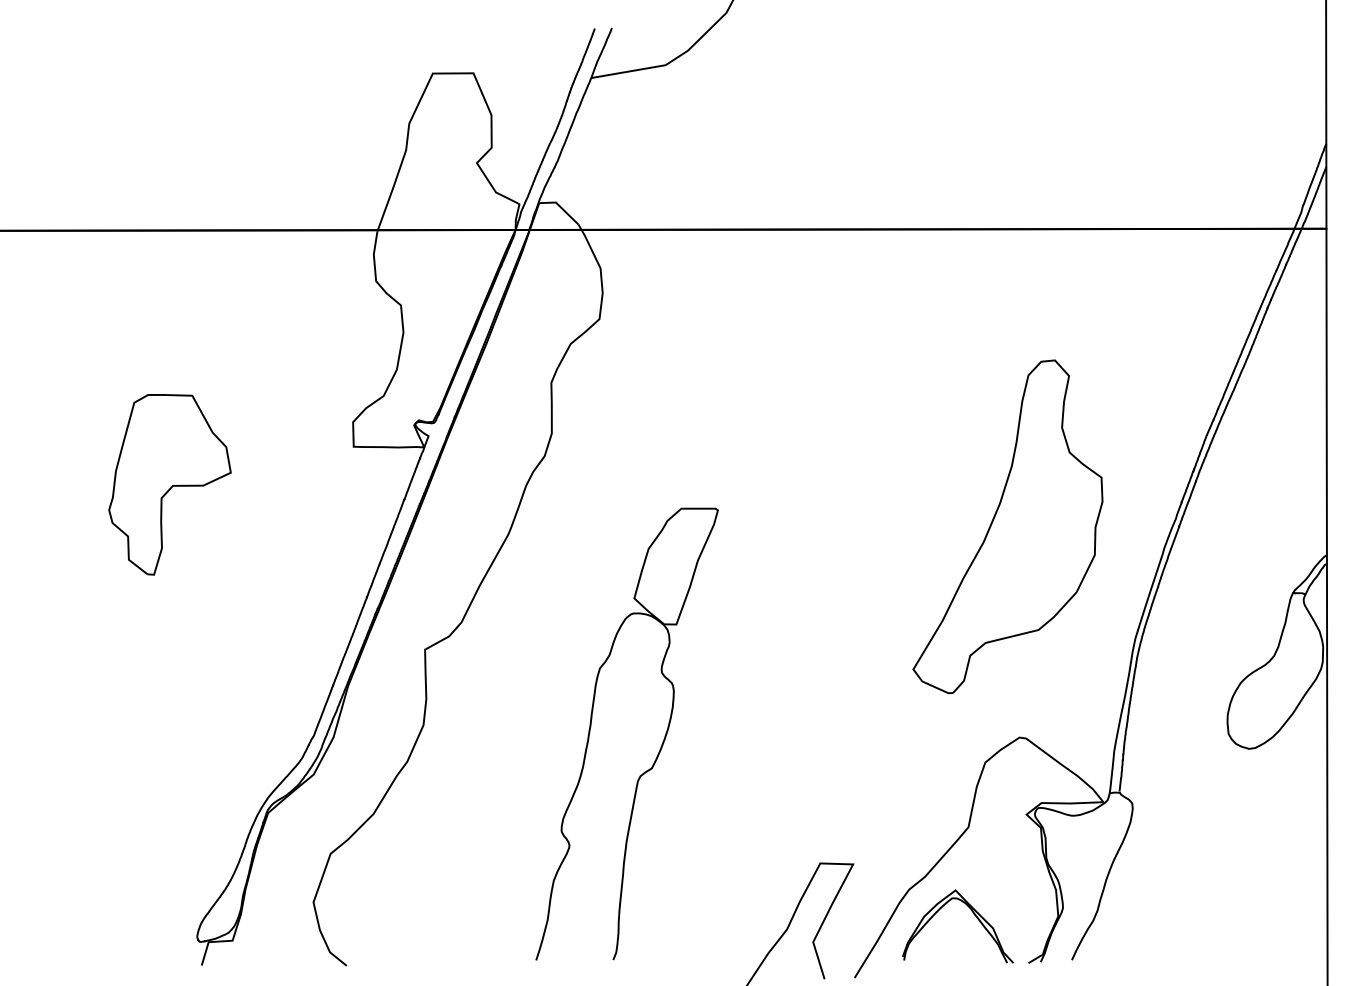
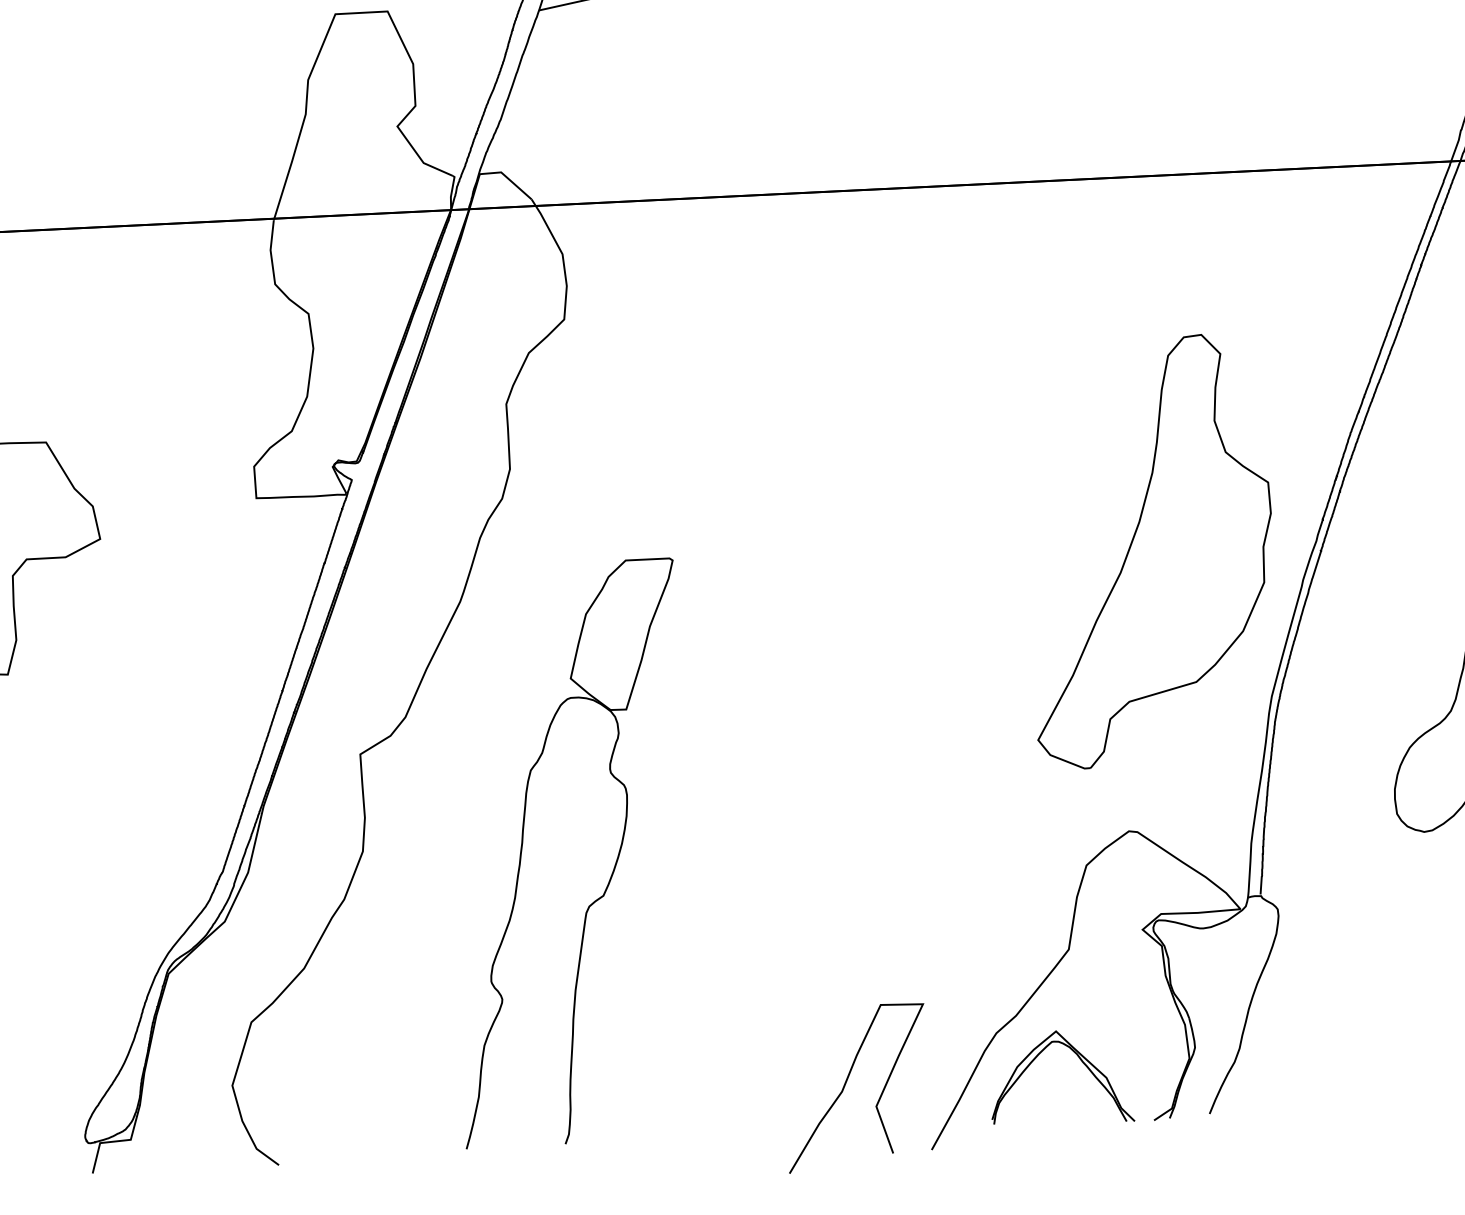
part: (1007, 526) -> (1150, 550), moved
part: (591, 727) -> (523, 846), moved

